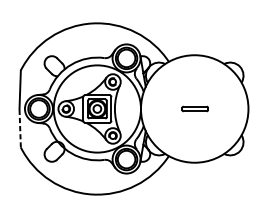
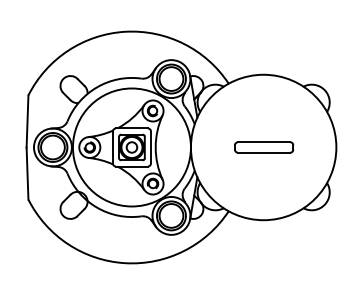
part: (195, 109) -> (264, 147), size x1.67
line: (20, 128) -> (27, 173), dashed -> solid

